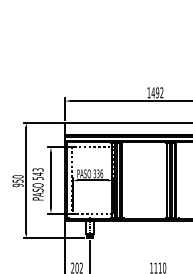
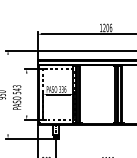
text: (157, 92) -> (107, 27), 1492 -> 1206
line: (26, 180) -> (8, 94), removed
line: (50, 180) -> (26, 94), removed

